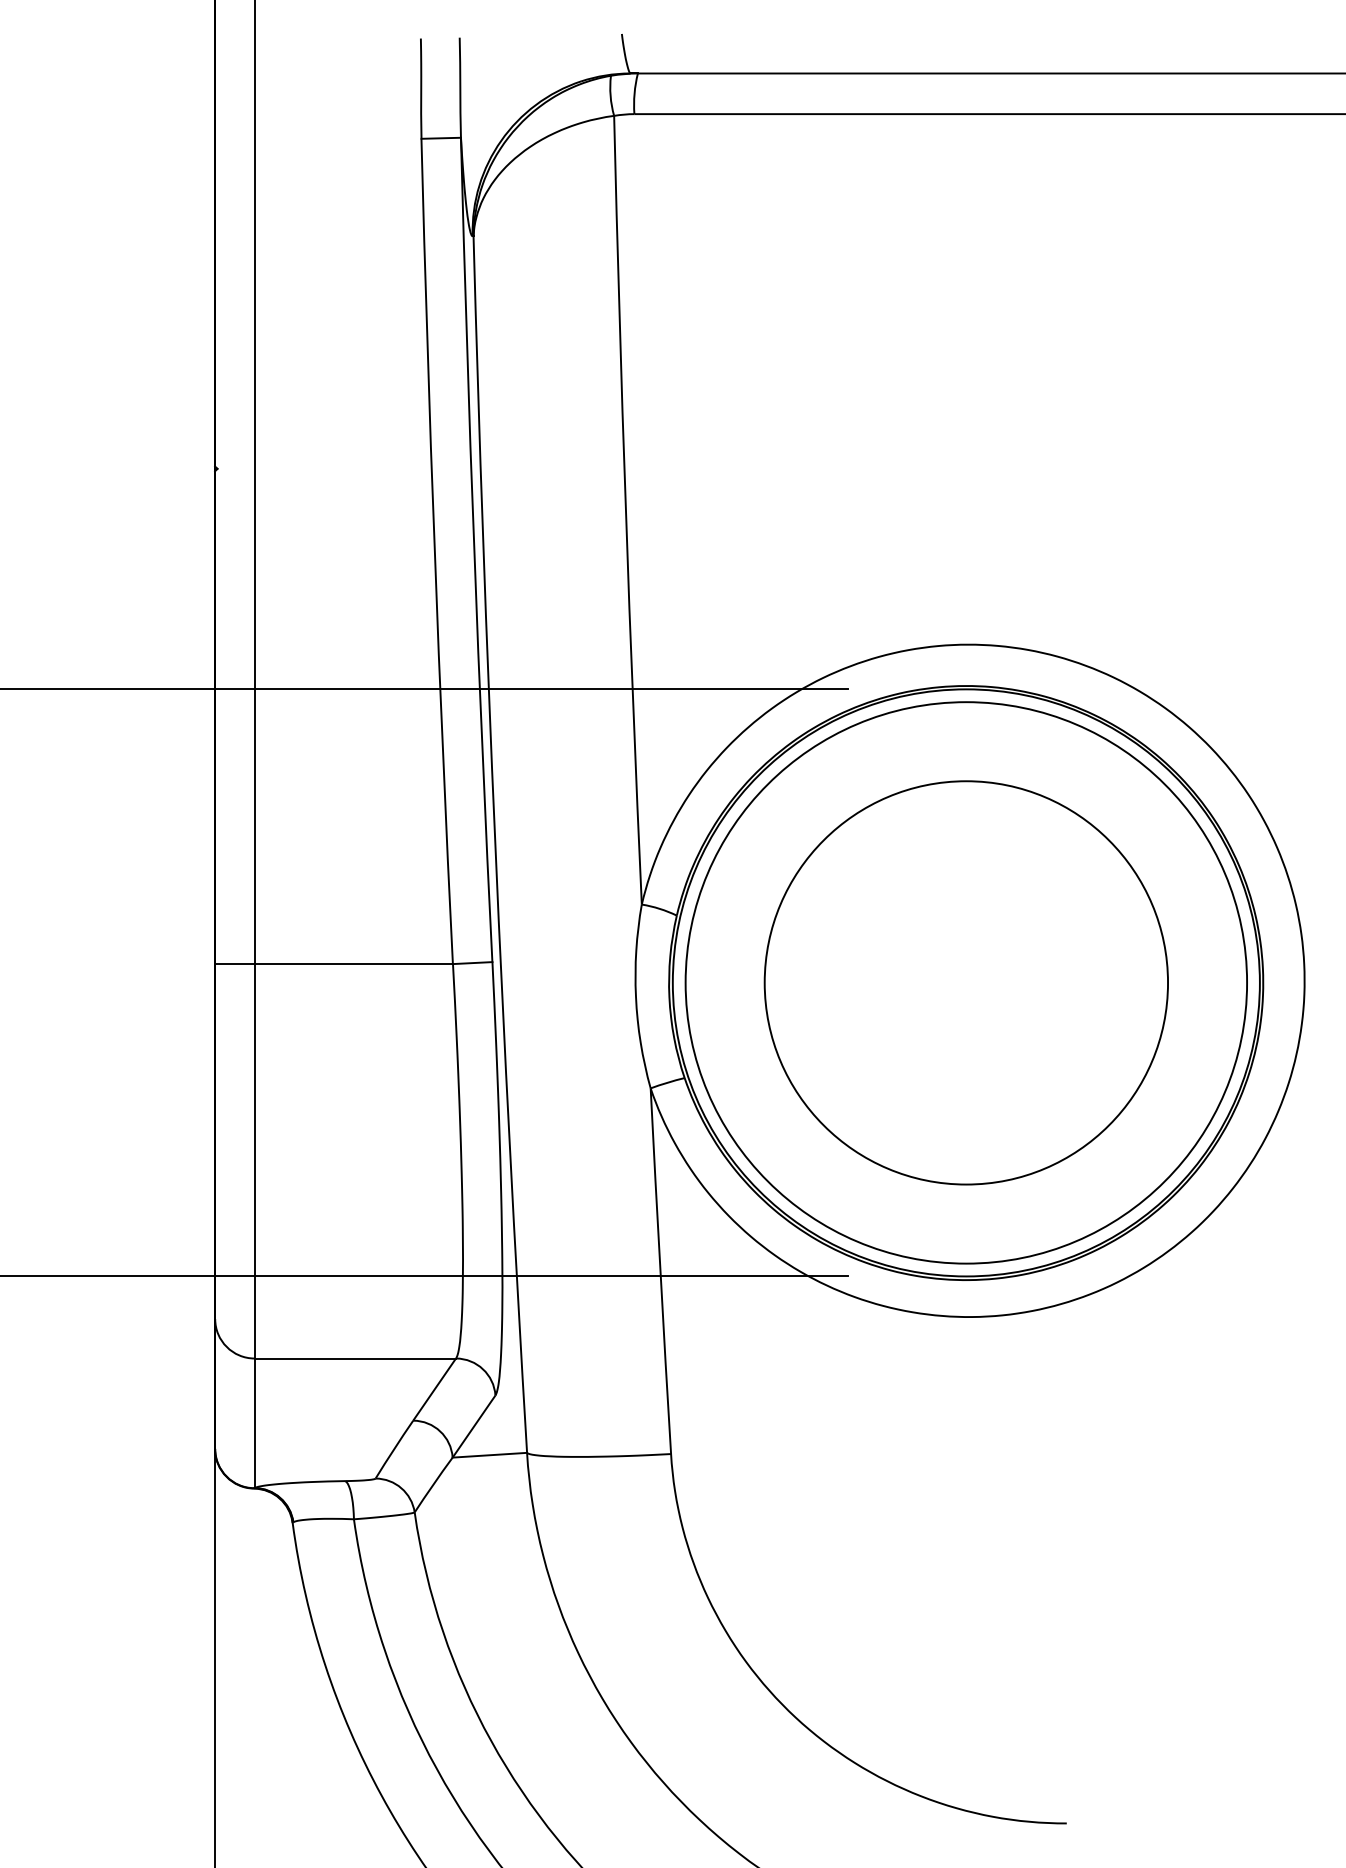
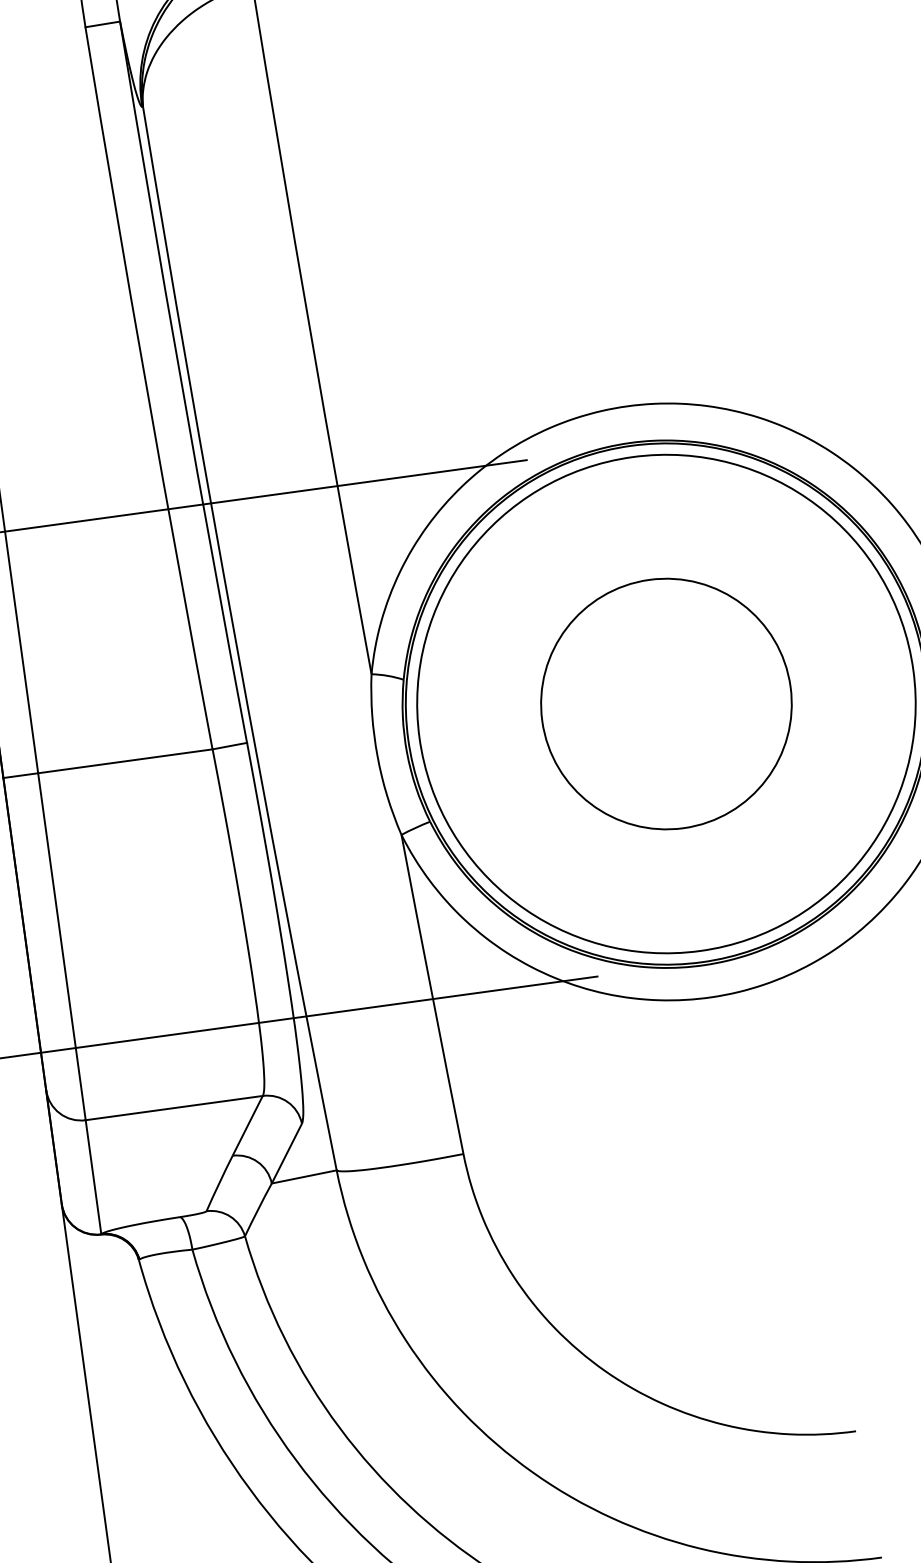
circle: (966, 982) -> (666, 703), size x0.7

